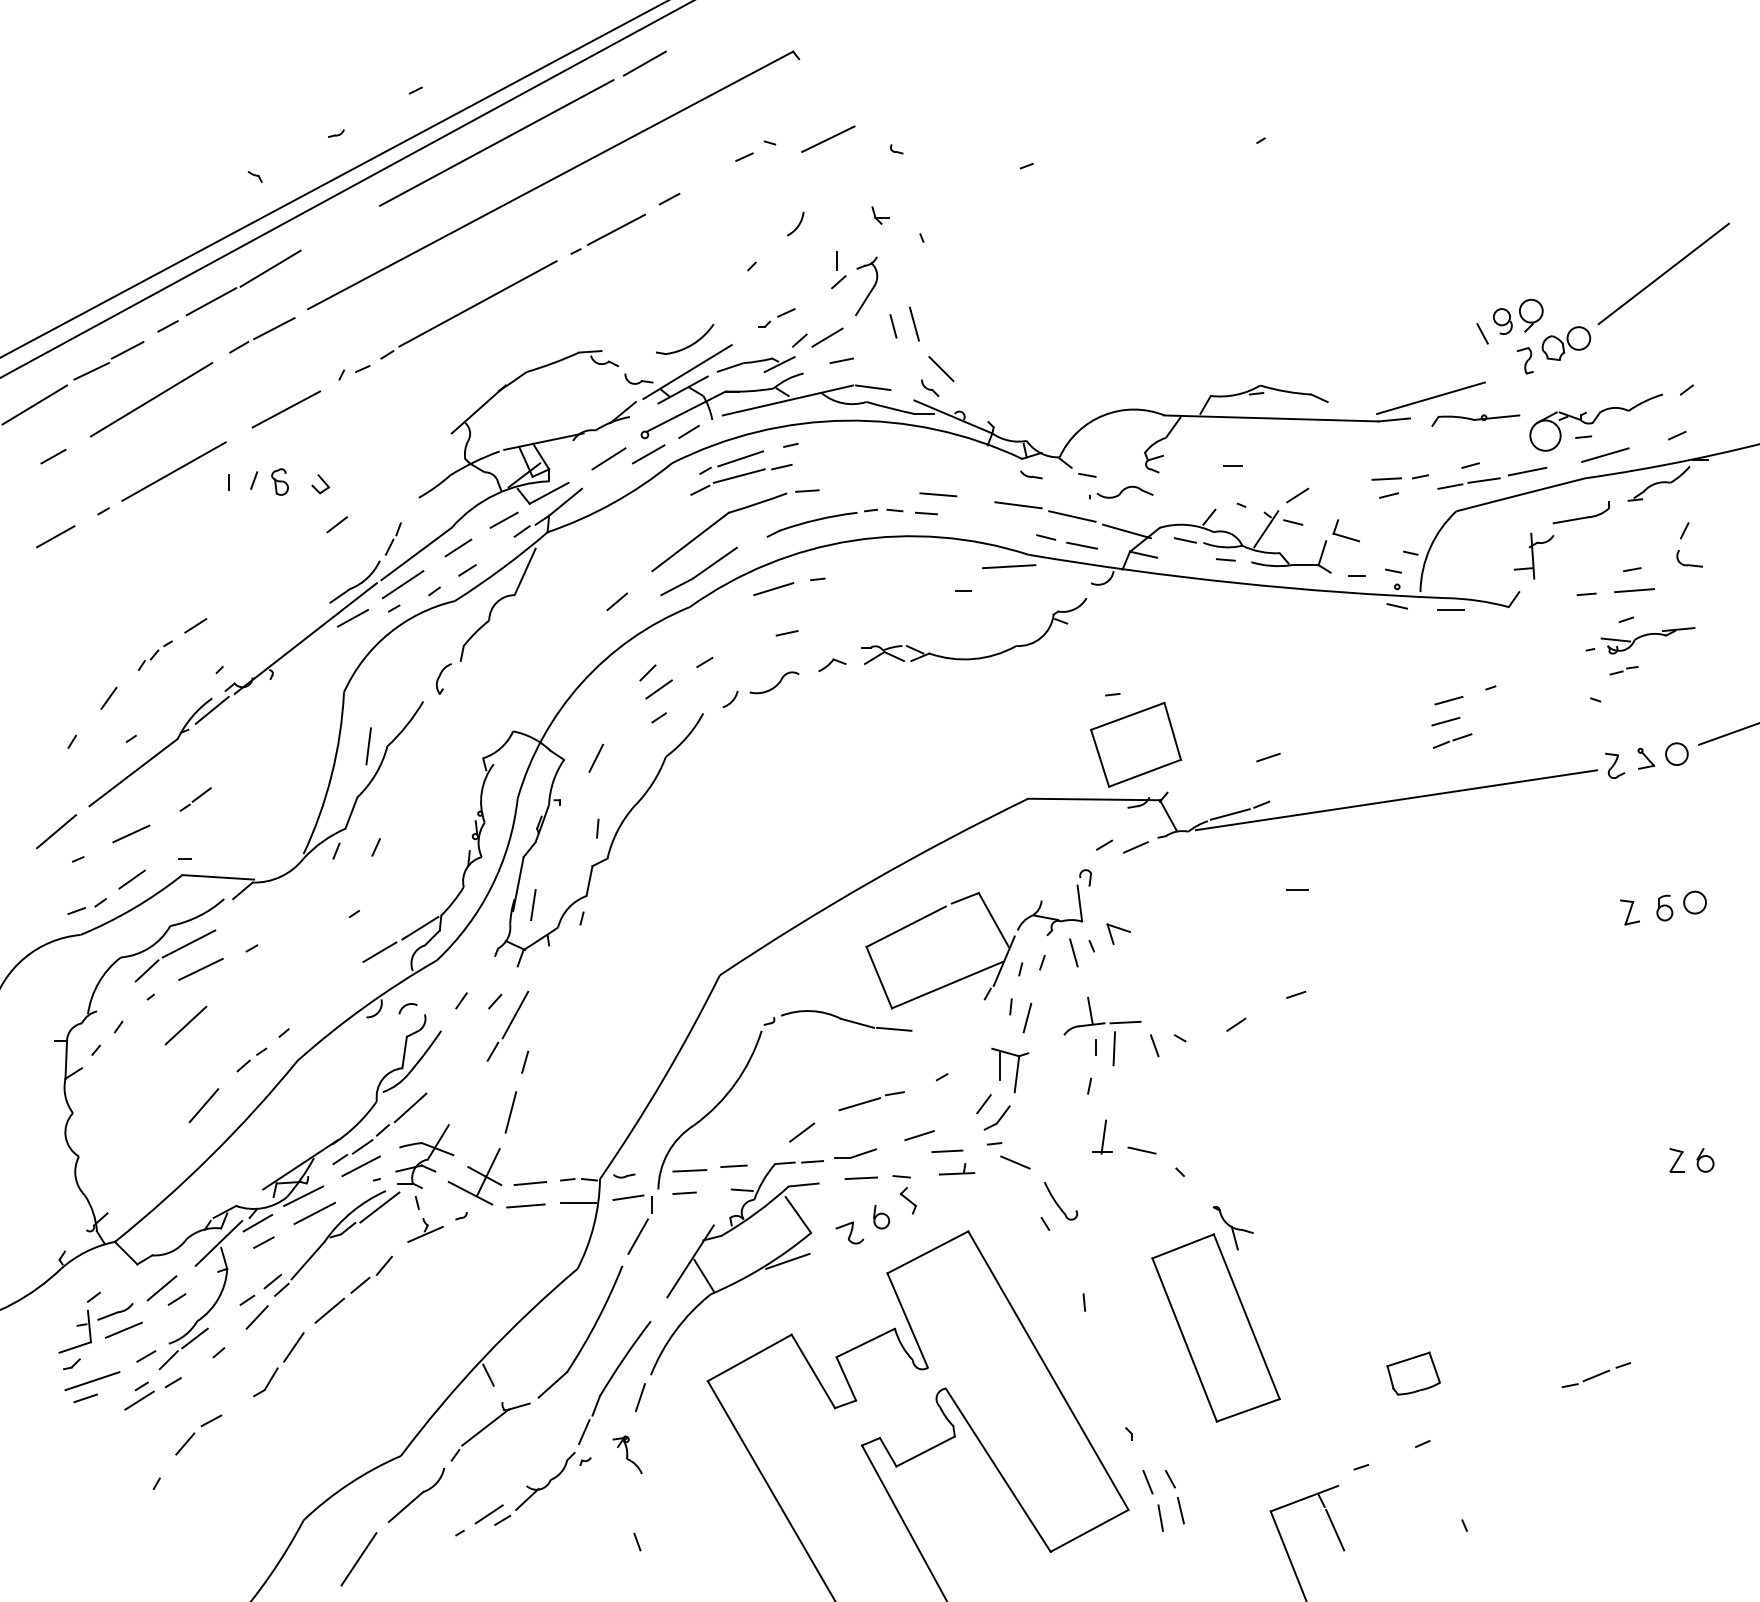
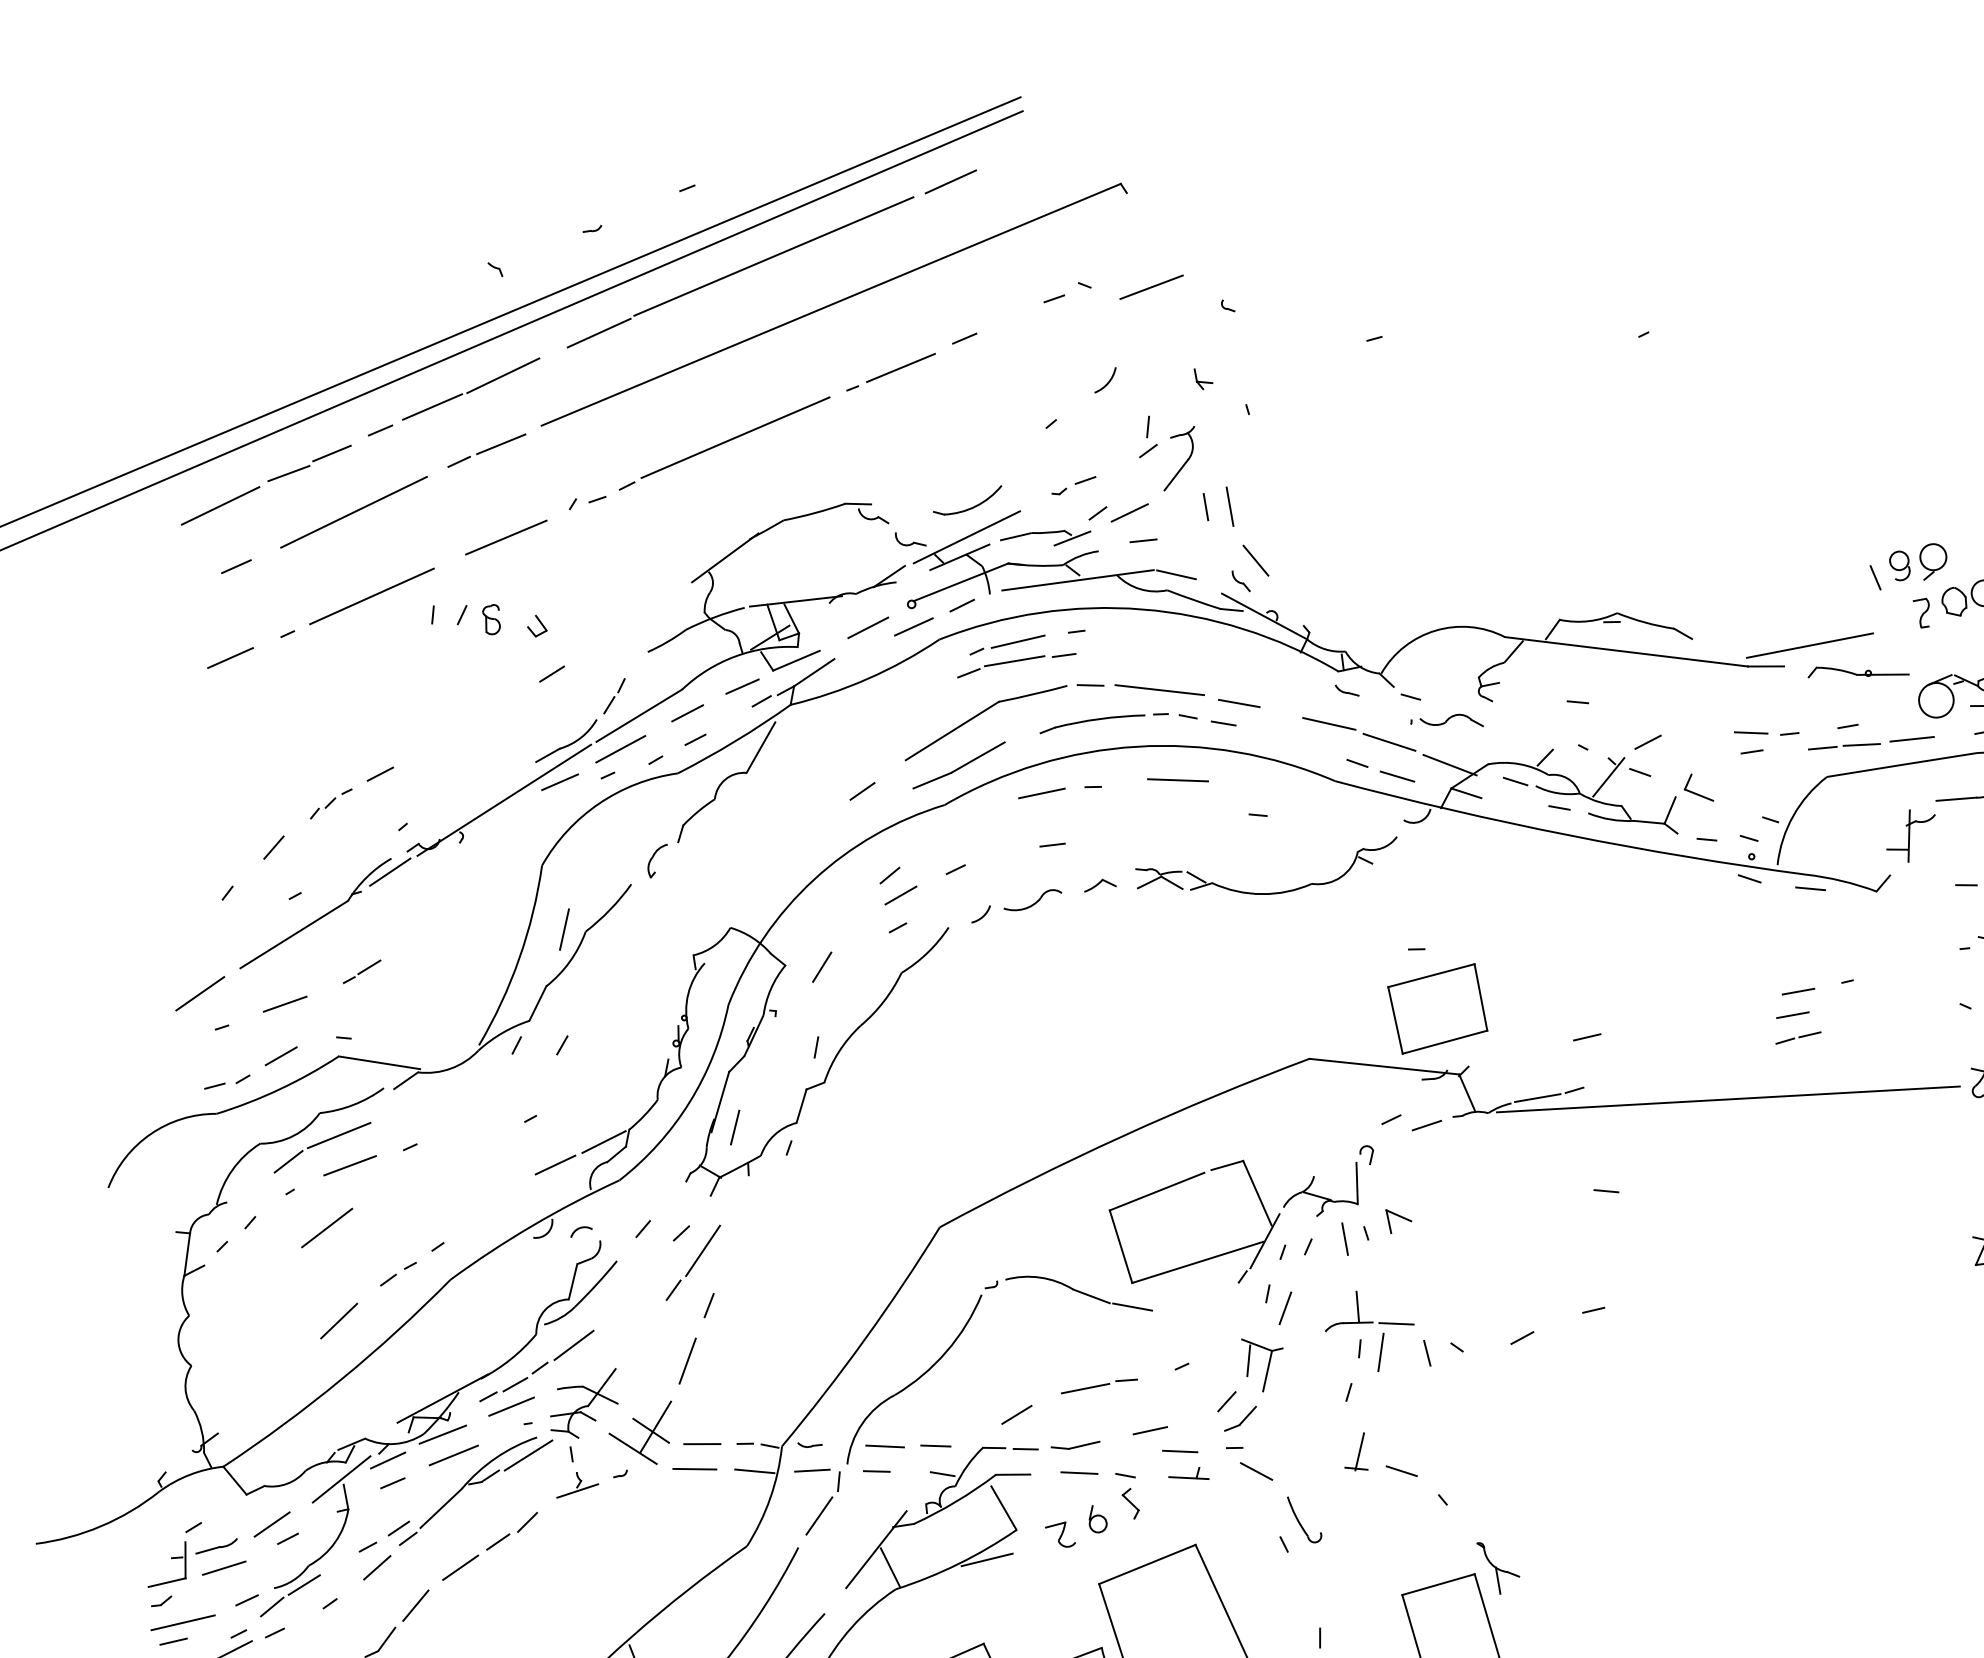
line: (350, 223) -> (598, 332), added
line: (867, 489) -> (1159, 689), added
line: (1009, 566) -> (1178, 780), moved

